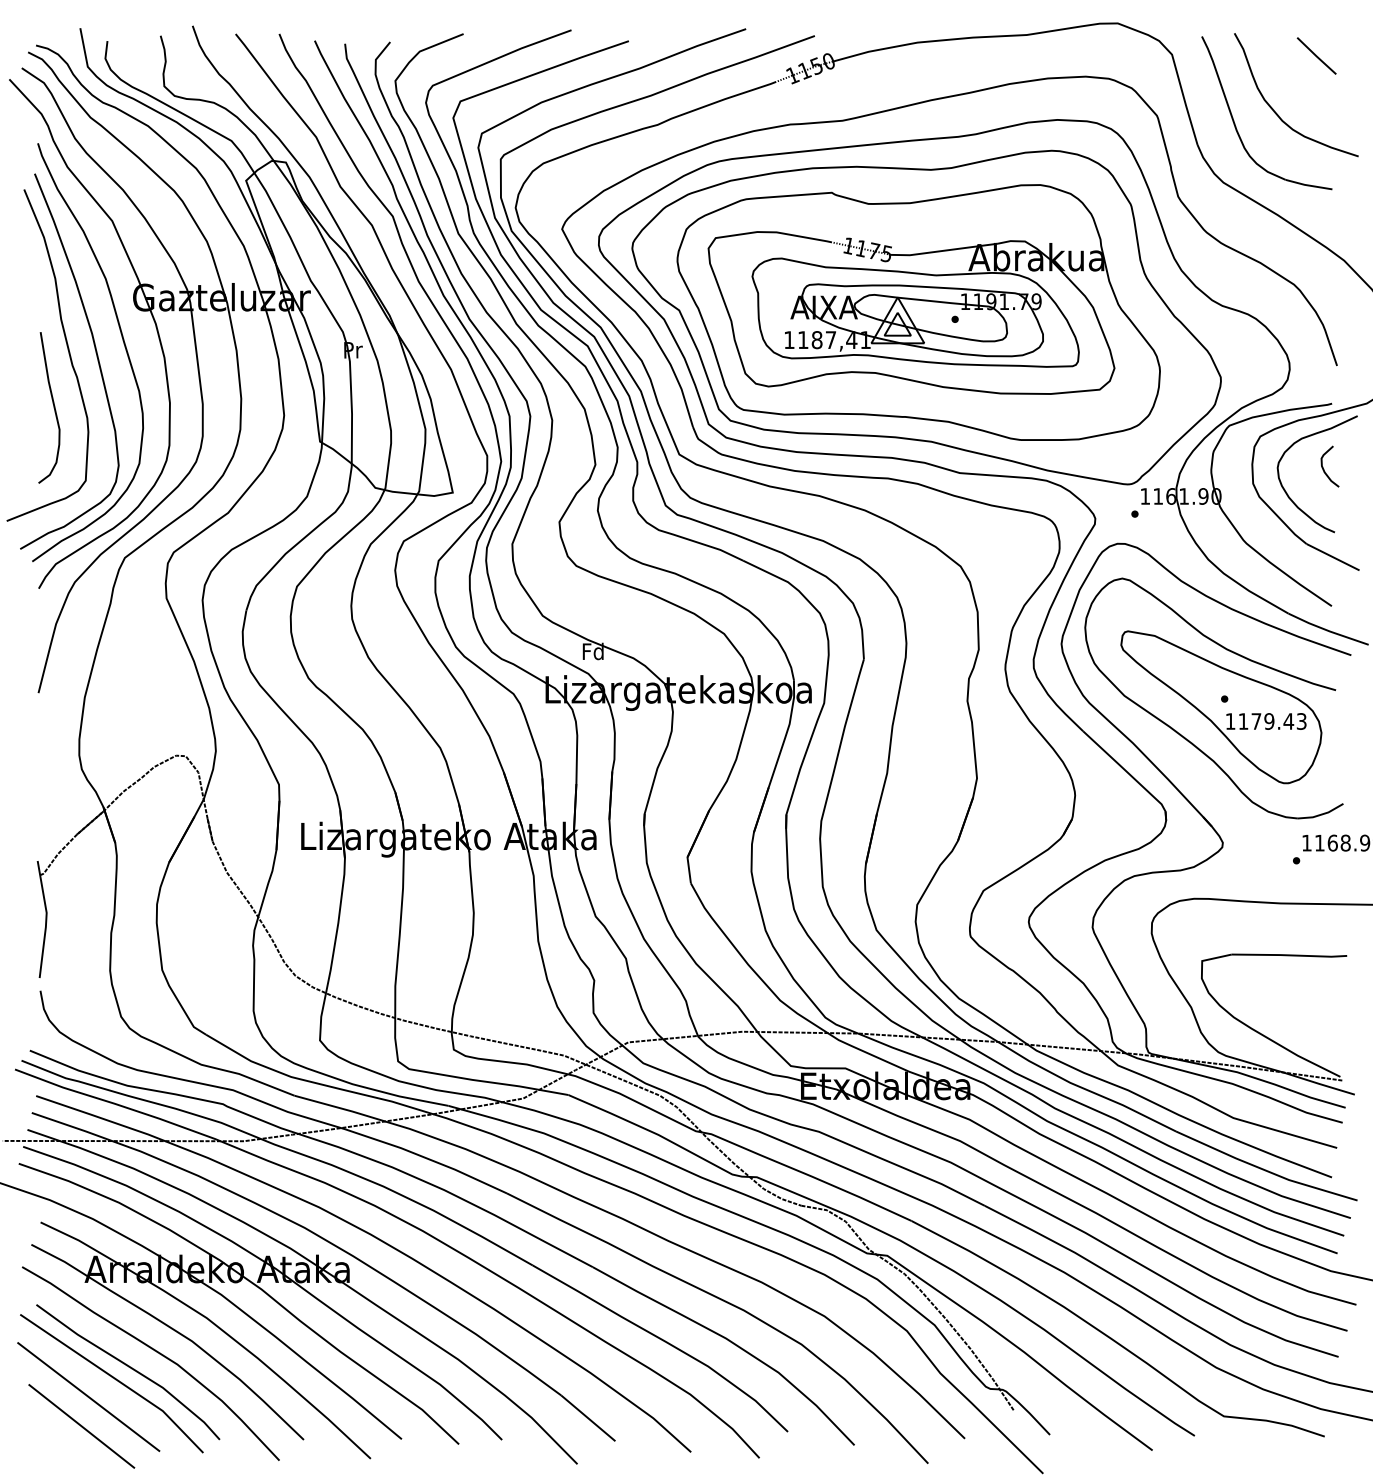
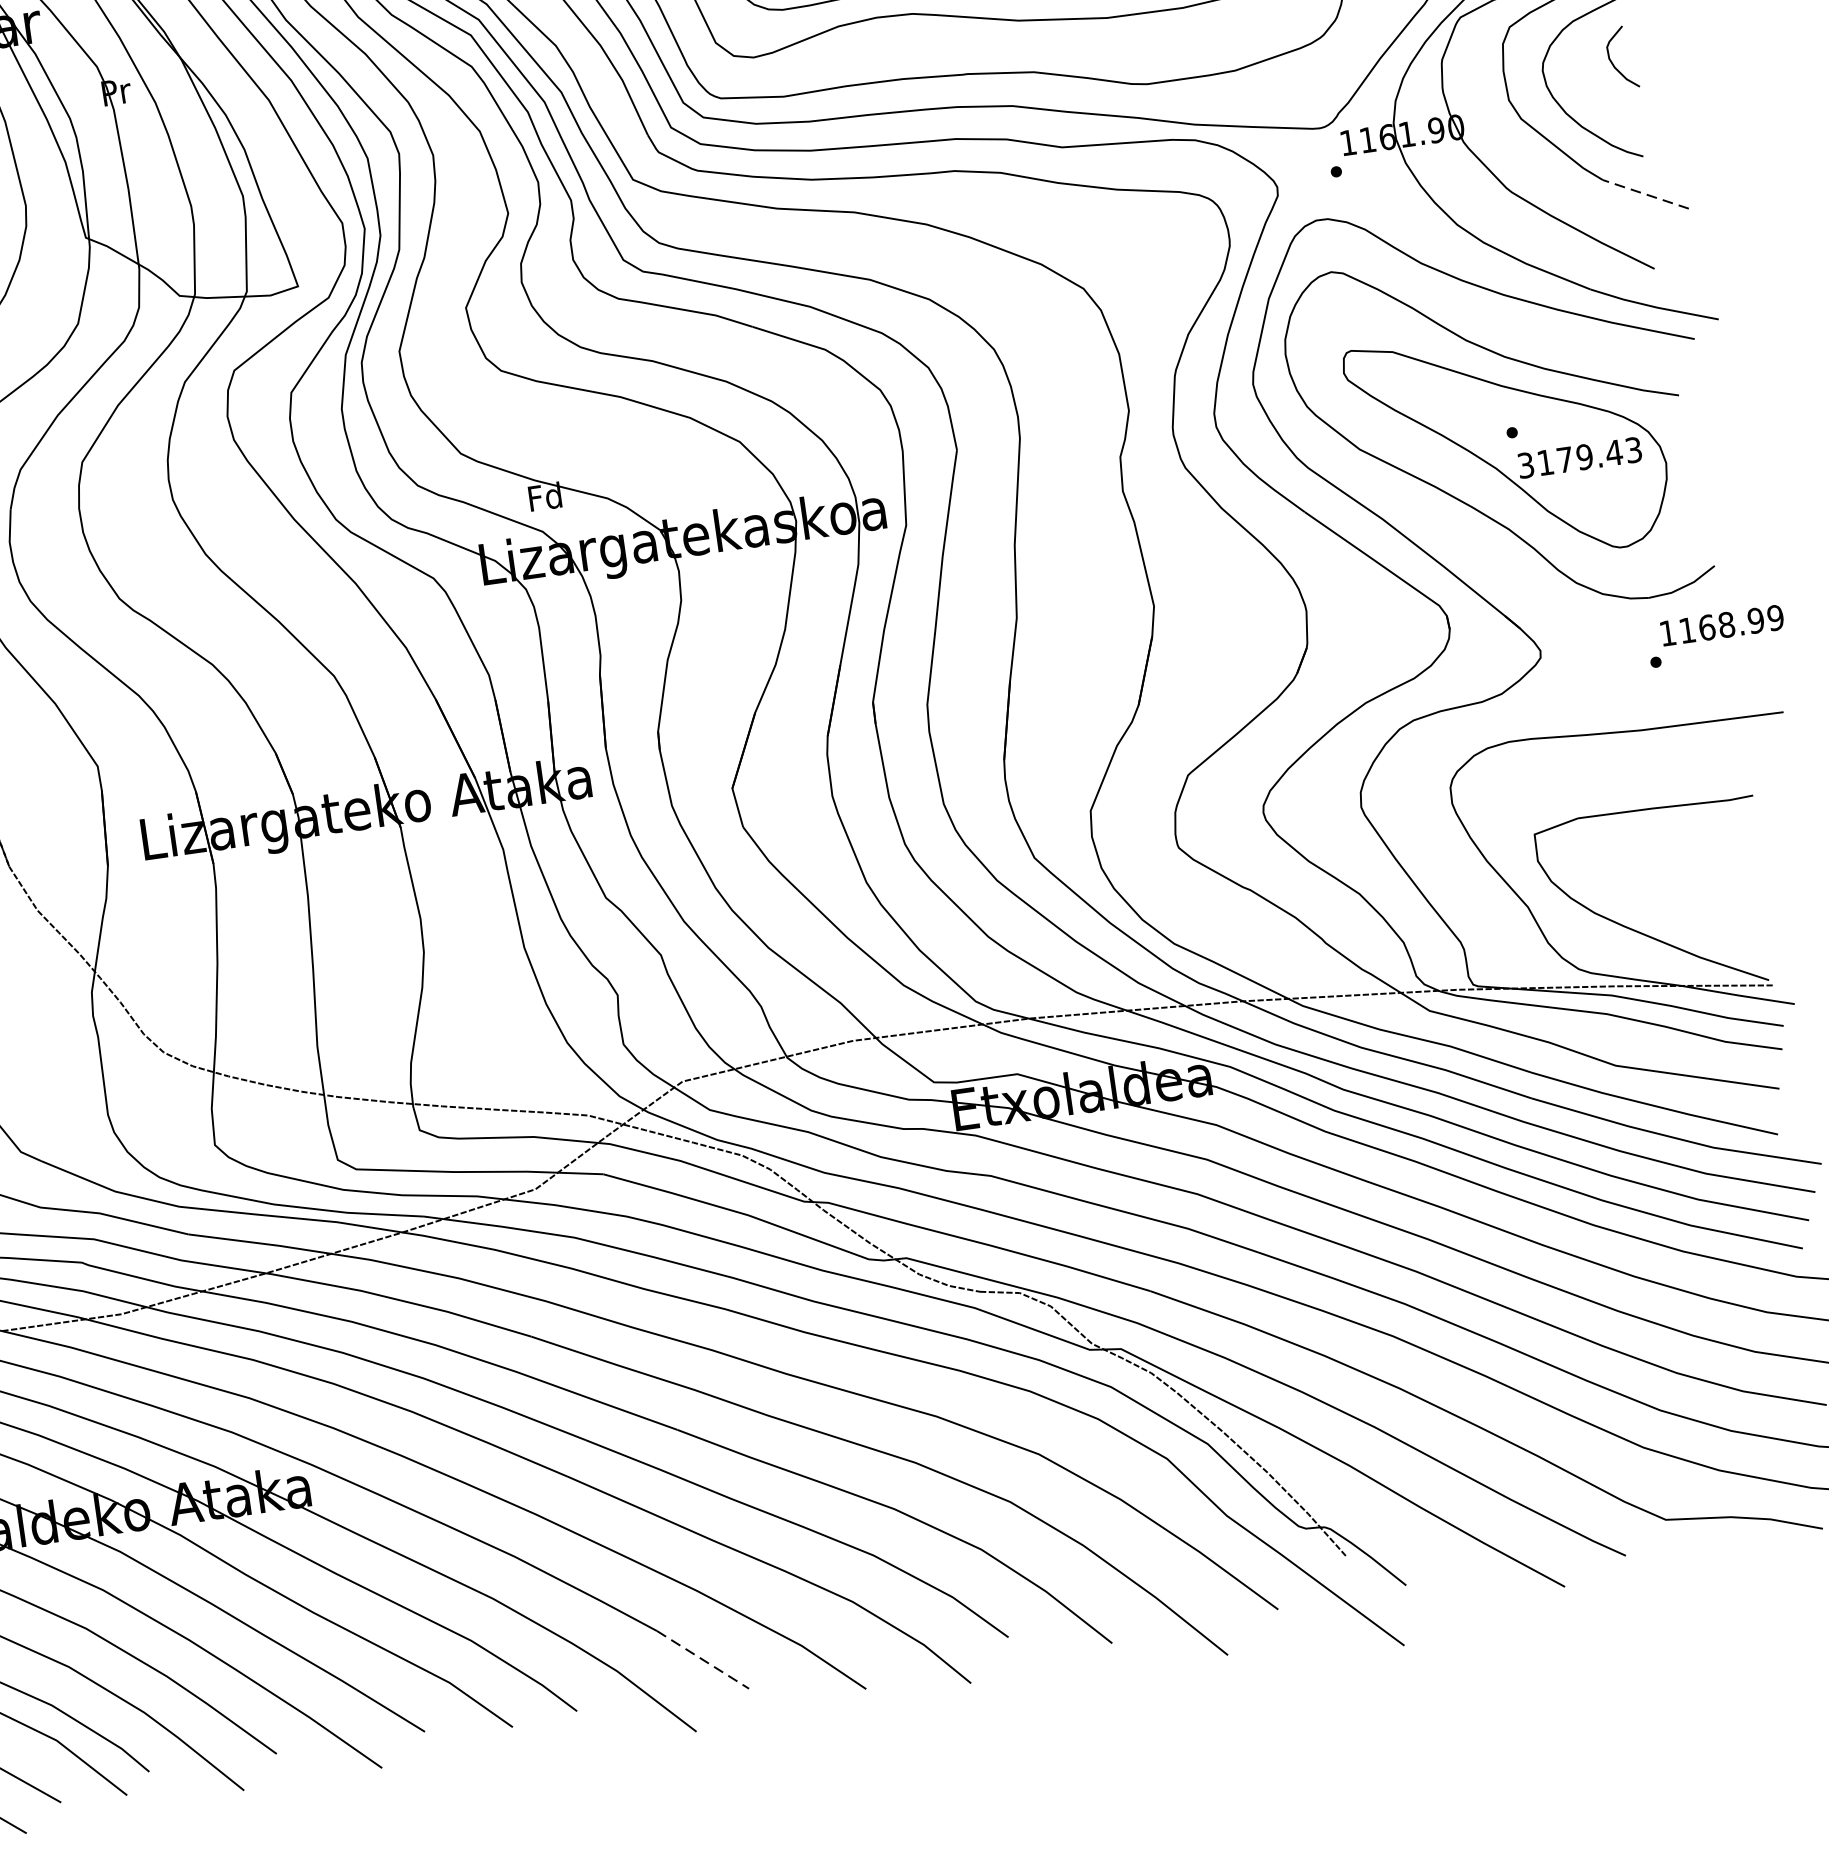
line: (1333, 557) -> (1646, 194), solid -> dashed
text: (1230, 721) -> (1525, 465), 1179.43 -> 3179.43
line: (588, 1418) -> (703, 1660), solid -> dashed

